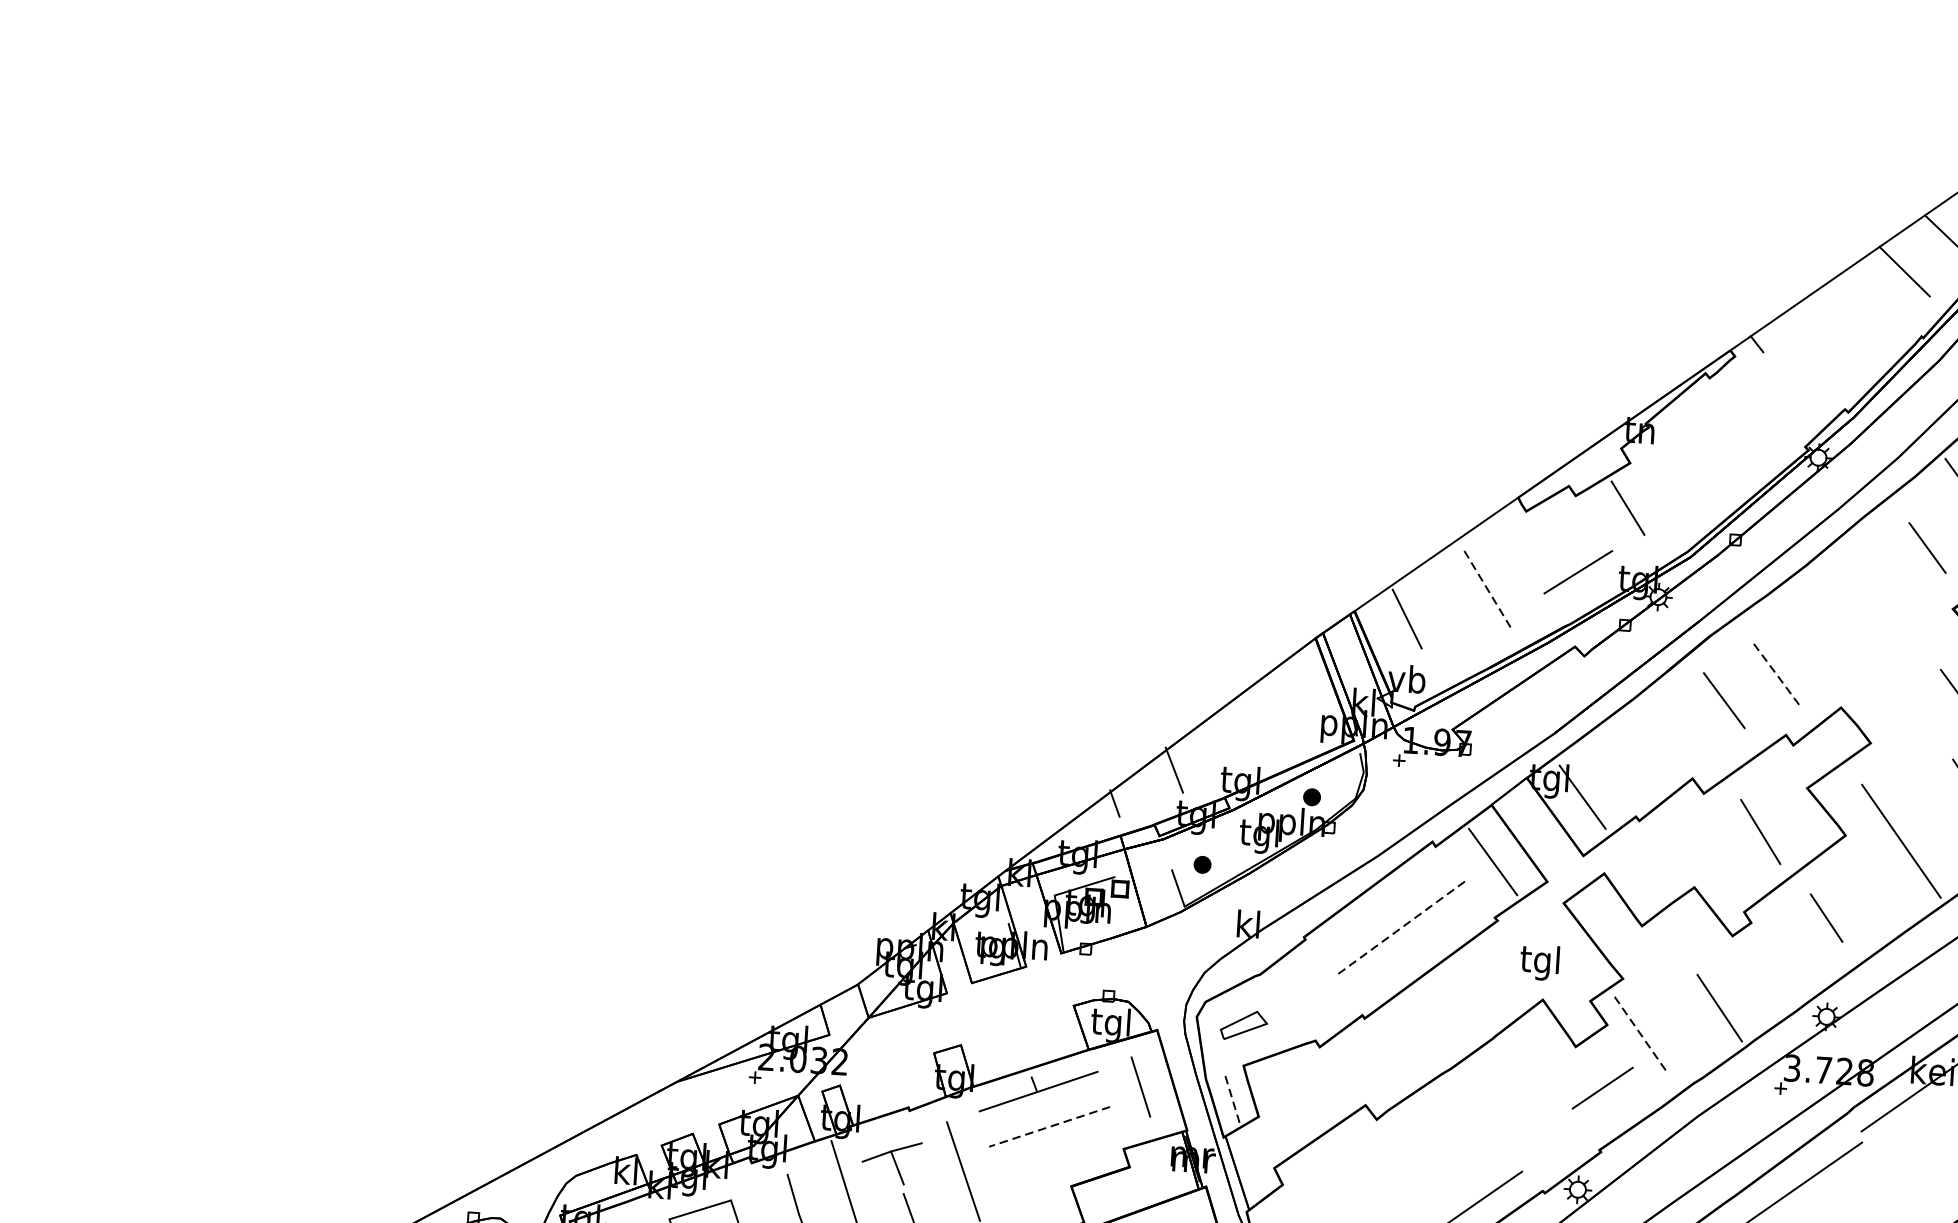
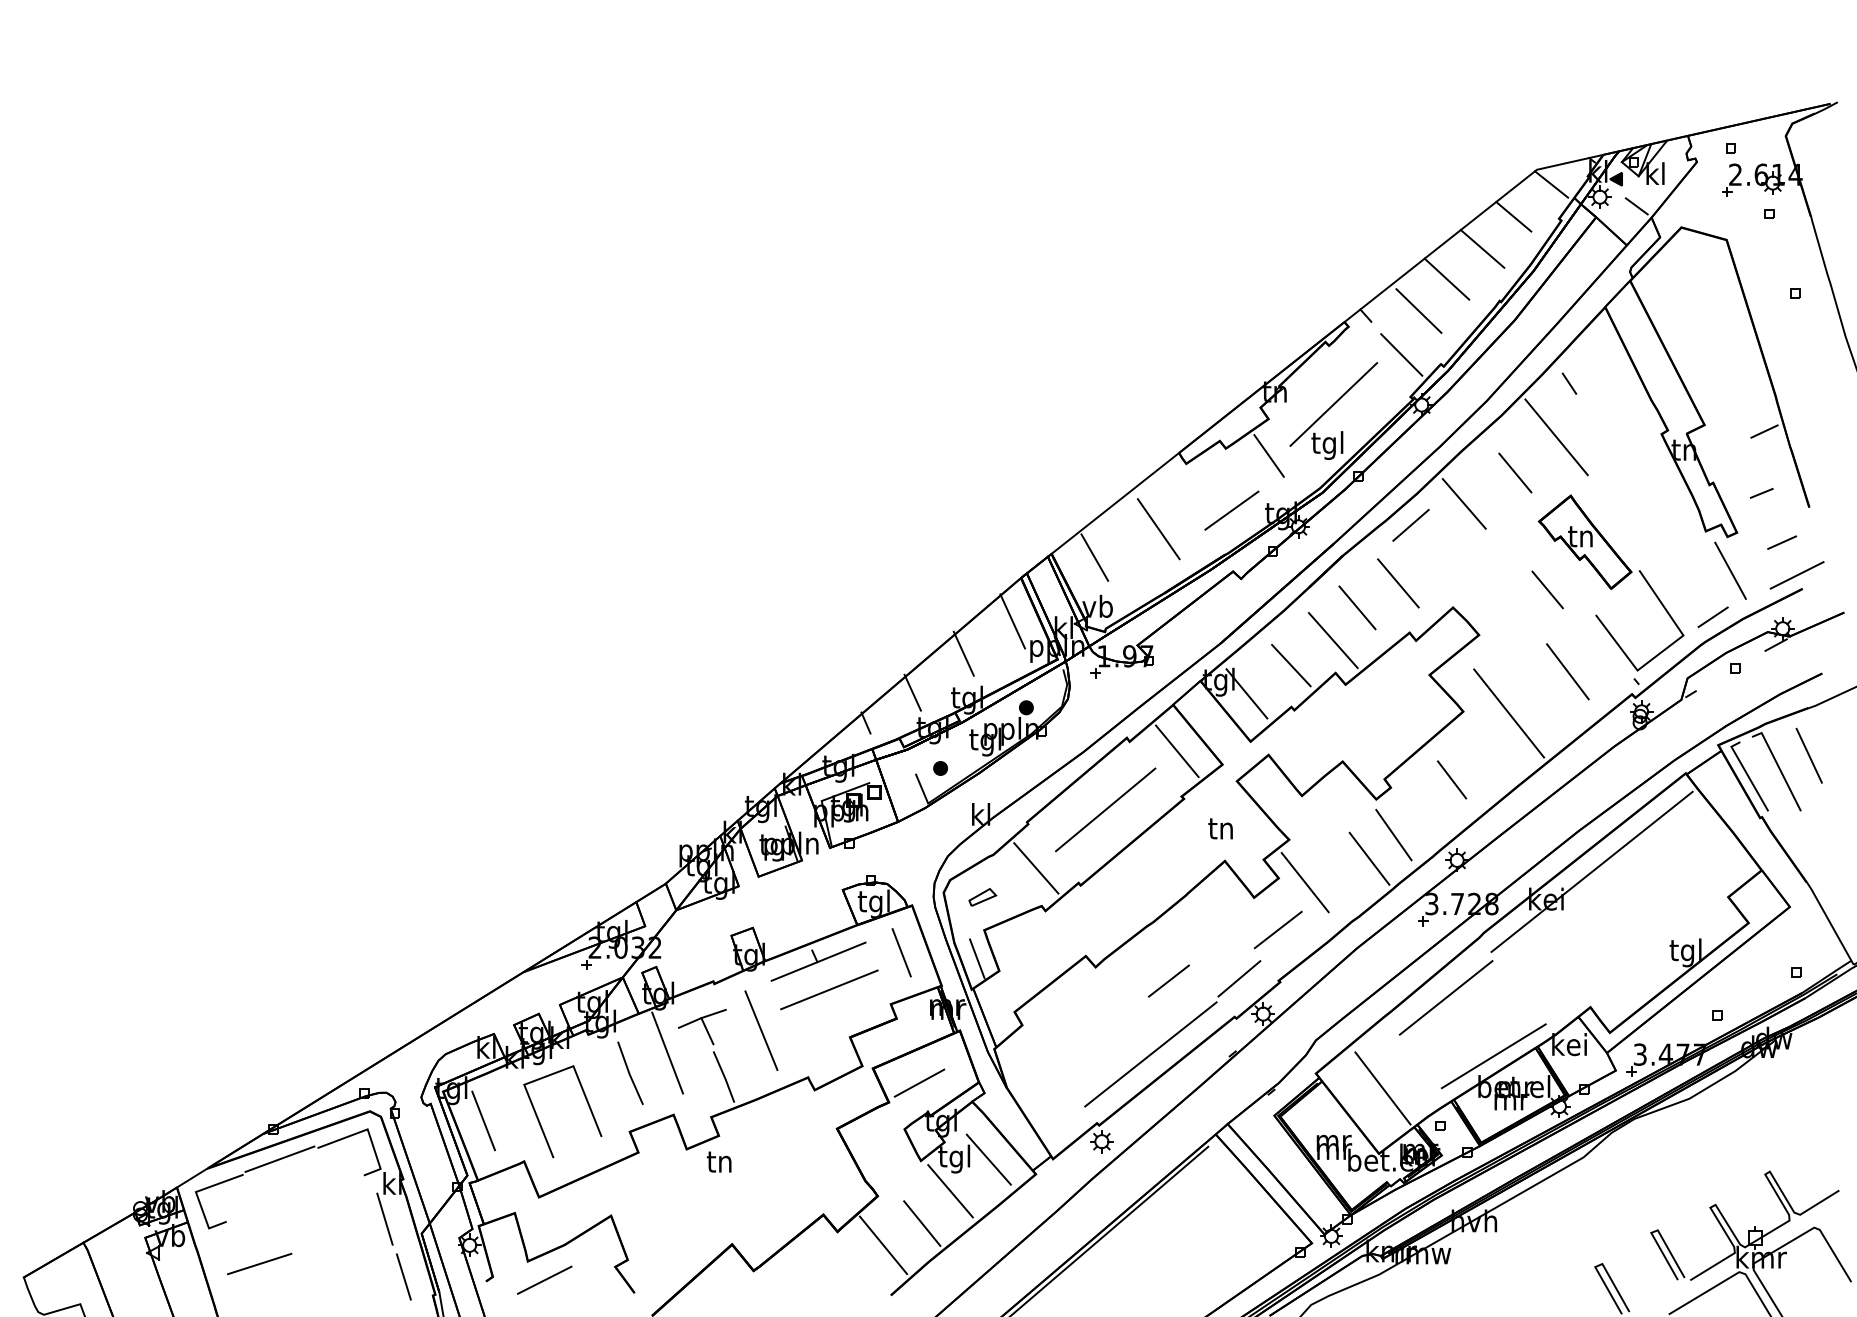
line: (1858, 305) -> (1446, 278), added
line: (1821, 341) -> (1418, 310), added
line: (1797, 394) -> (1401, 354), added
part: (1710, 457) -> (1333, 410), added
line: (1861, 581) -> (1463, 503), added
line: (1487, 589) -> (1158, 529), dashed -> solid
line: (1795, 602) -> (1410, 524), added
line: (1776, 674) -> (1398, 583), dashed -> solid
line: (1301, 690) -> (1012, 621), added
line: (1239, 726) -> (963, 653), added
line: (1691, 738) -> (1332, 640), added
line: (1639, 765) -> (1291, 665), added
line: (1760, 831) -> (1393, 834), moved
line: (1400, 927) -> (1105, 809), dashed -> solid
text: (1539, 962) -> (1220, 830), tgl -> tn
line: (1312, 994) -> (1036, 868), added
part: (1243, 1025) -> (982, 897), size x0.71
line: (1639, 1032) -> (1305, 882), dashed -> solid
line: (1233, 1099) -> (977, 958), dashed -> solid
line: (1049, 1126) -> (829, 989), dashed -> solid
line: (1464, 1141) -> (1168, 980), added
line: (1551, 1144) -> (1239, 978), added

